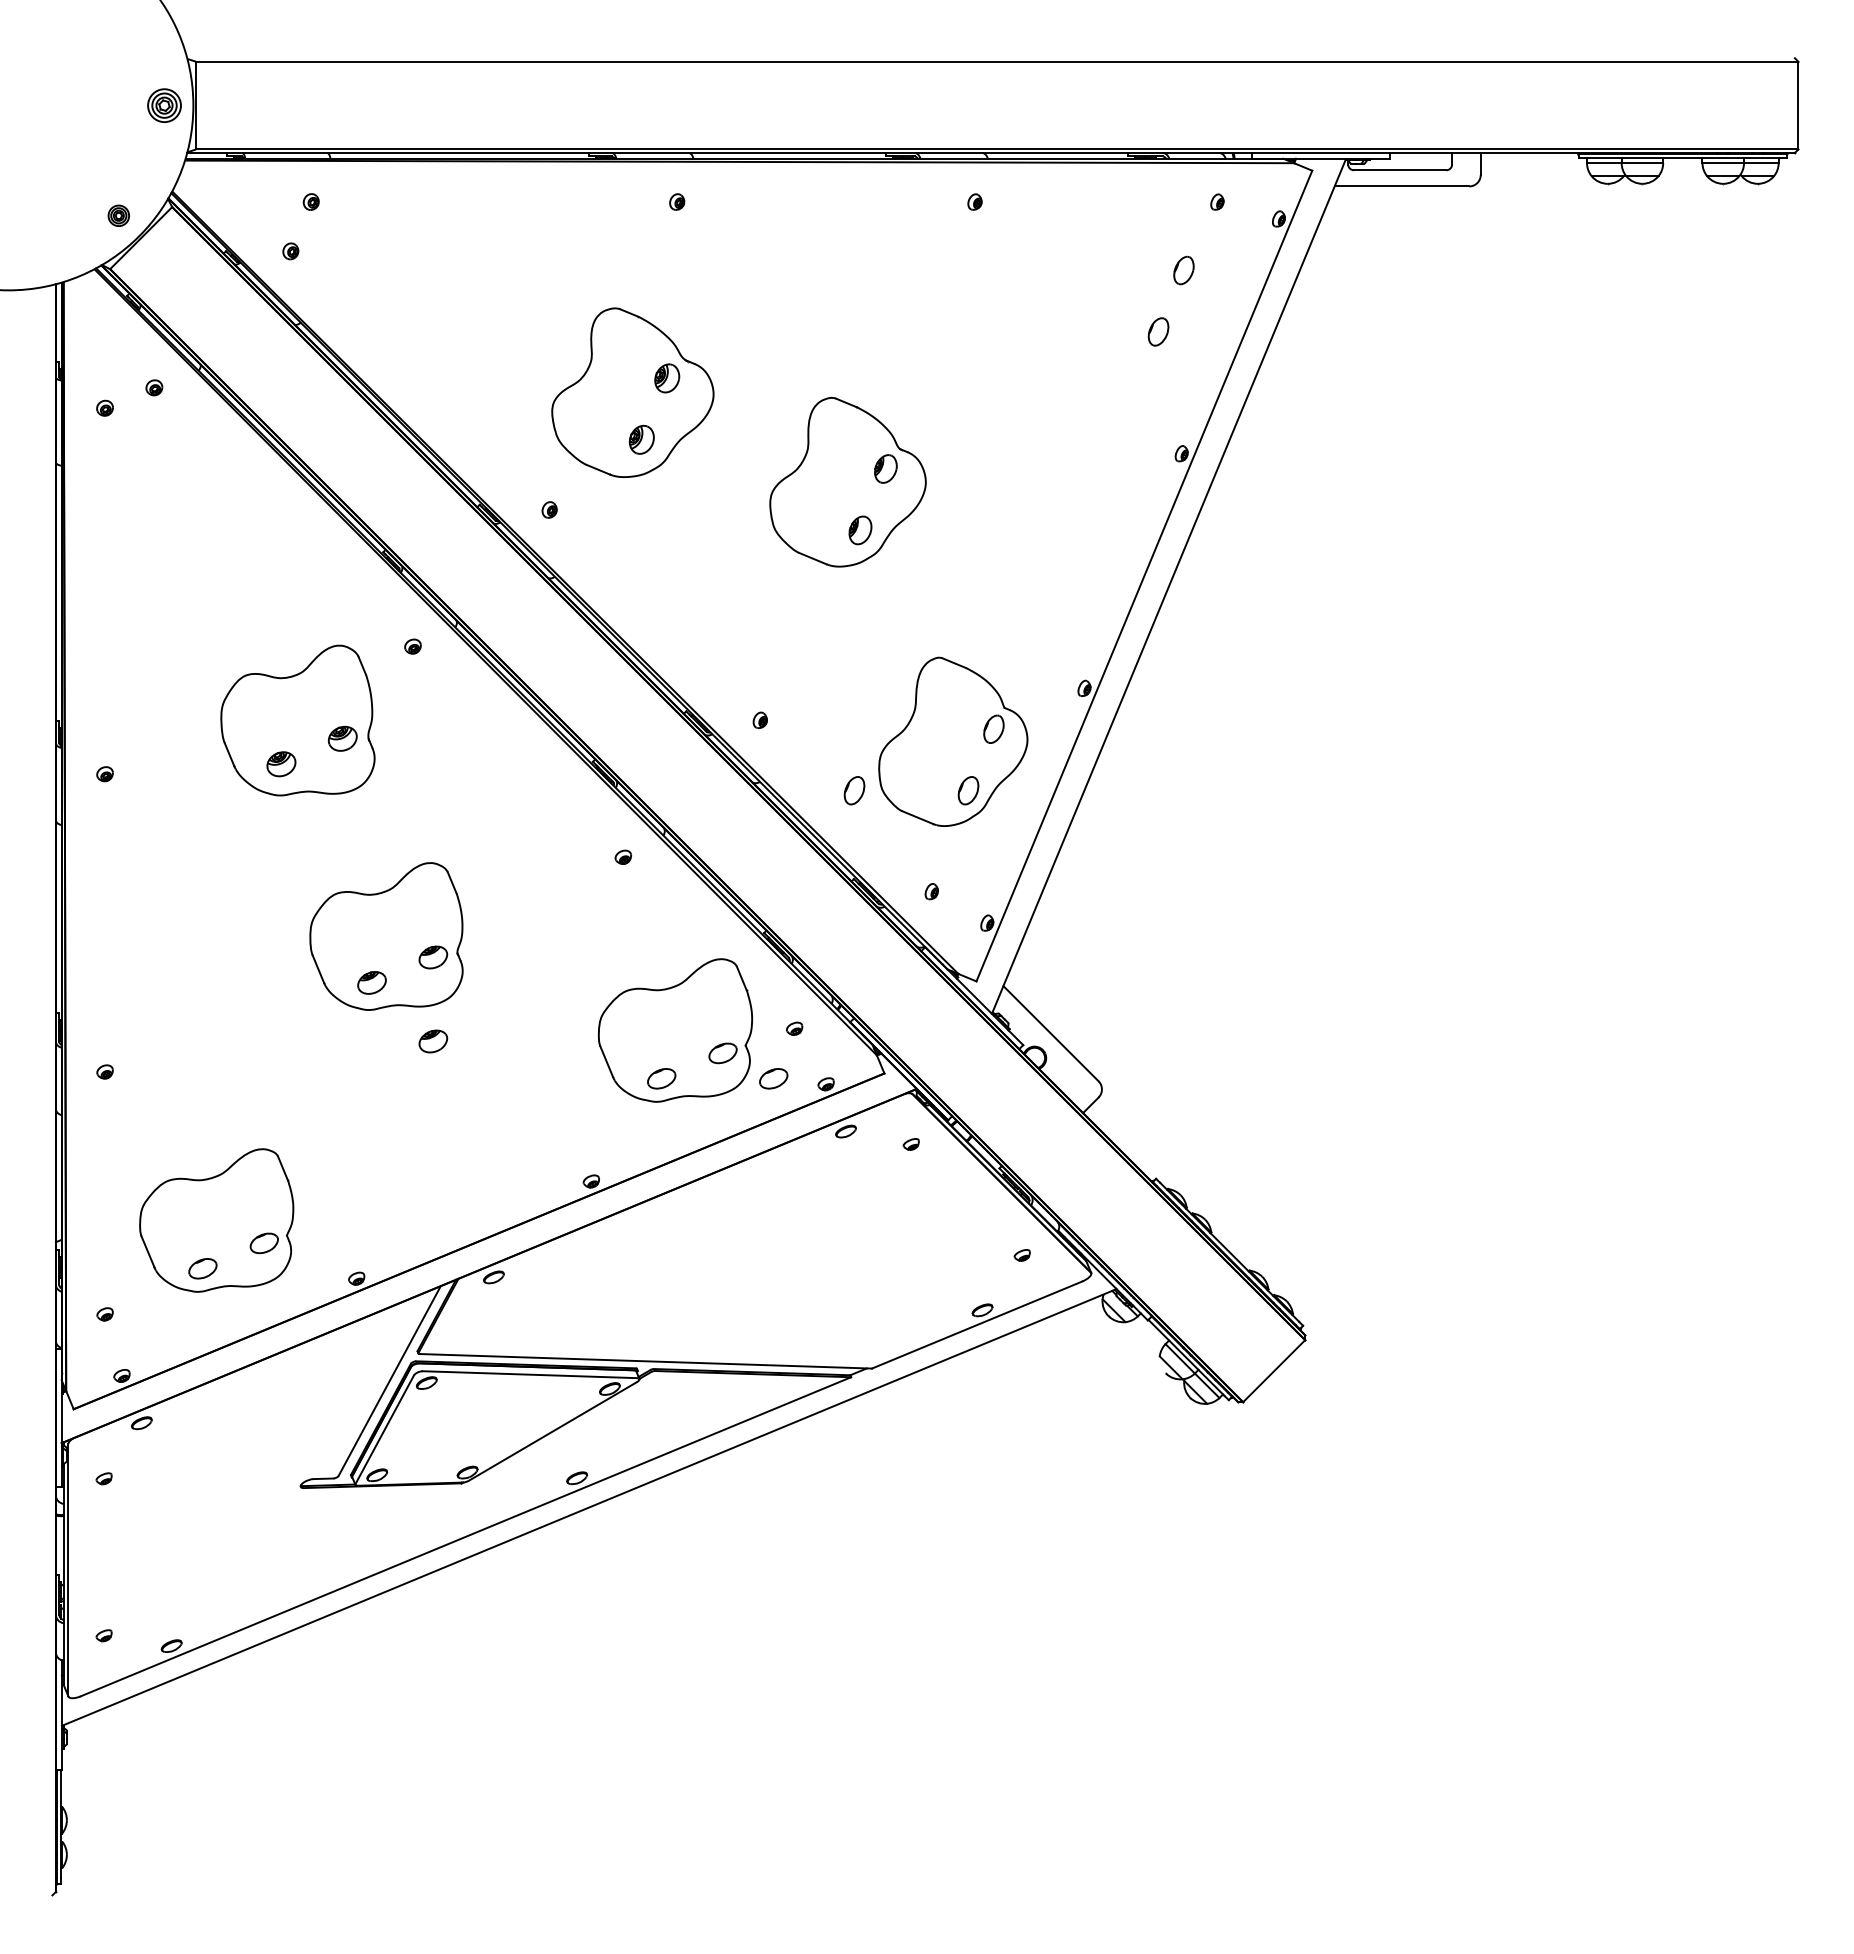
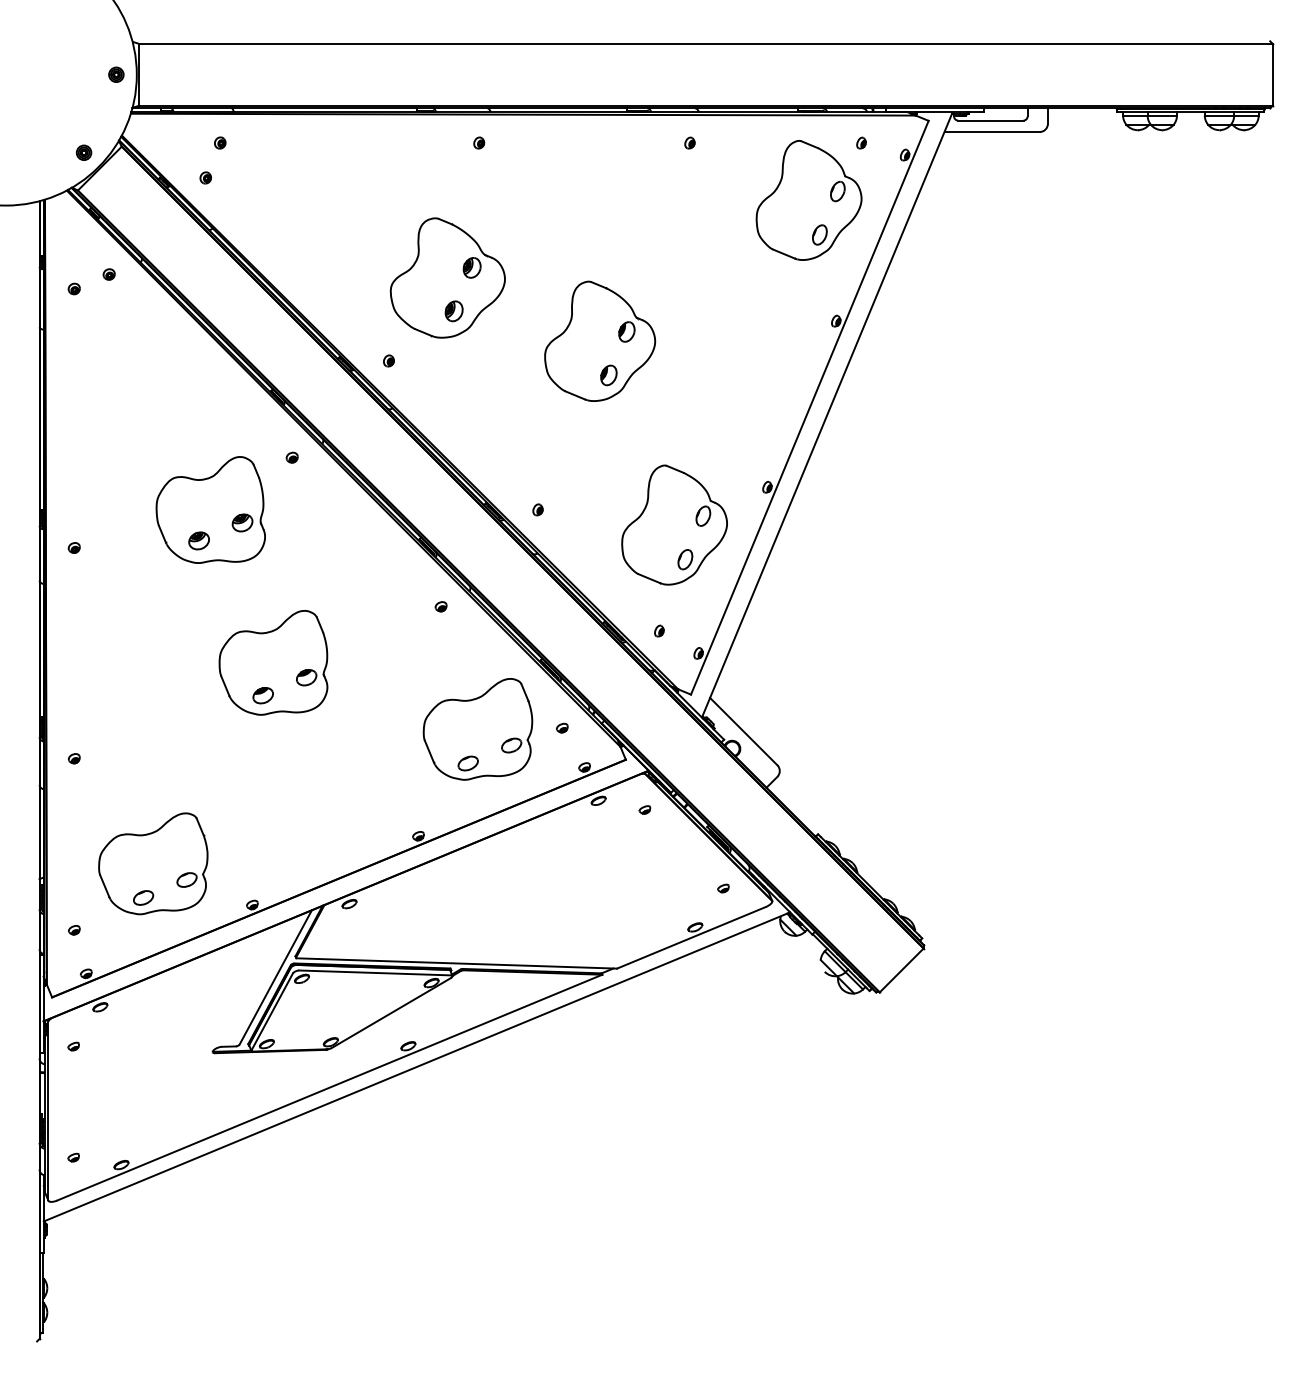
part: (164, 105) -> (116, 74), size x0.62
part: (1143, 283) -> (809, 200), added
part: (854, 790) -> (604, 559), removed
part: (433, 1041) -> (306, 737), removed
part: (773, 1078) -> (547, 763), removed

